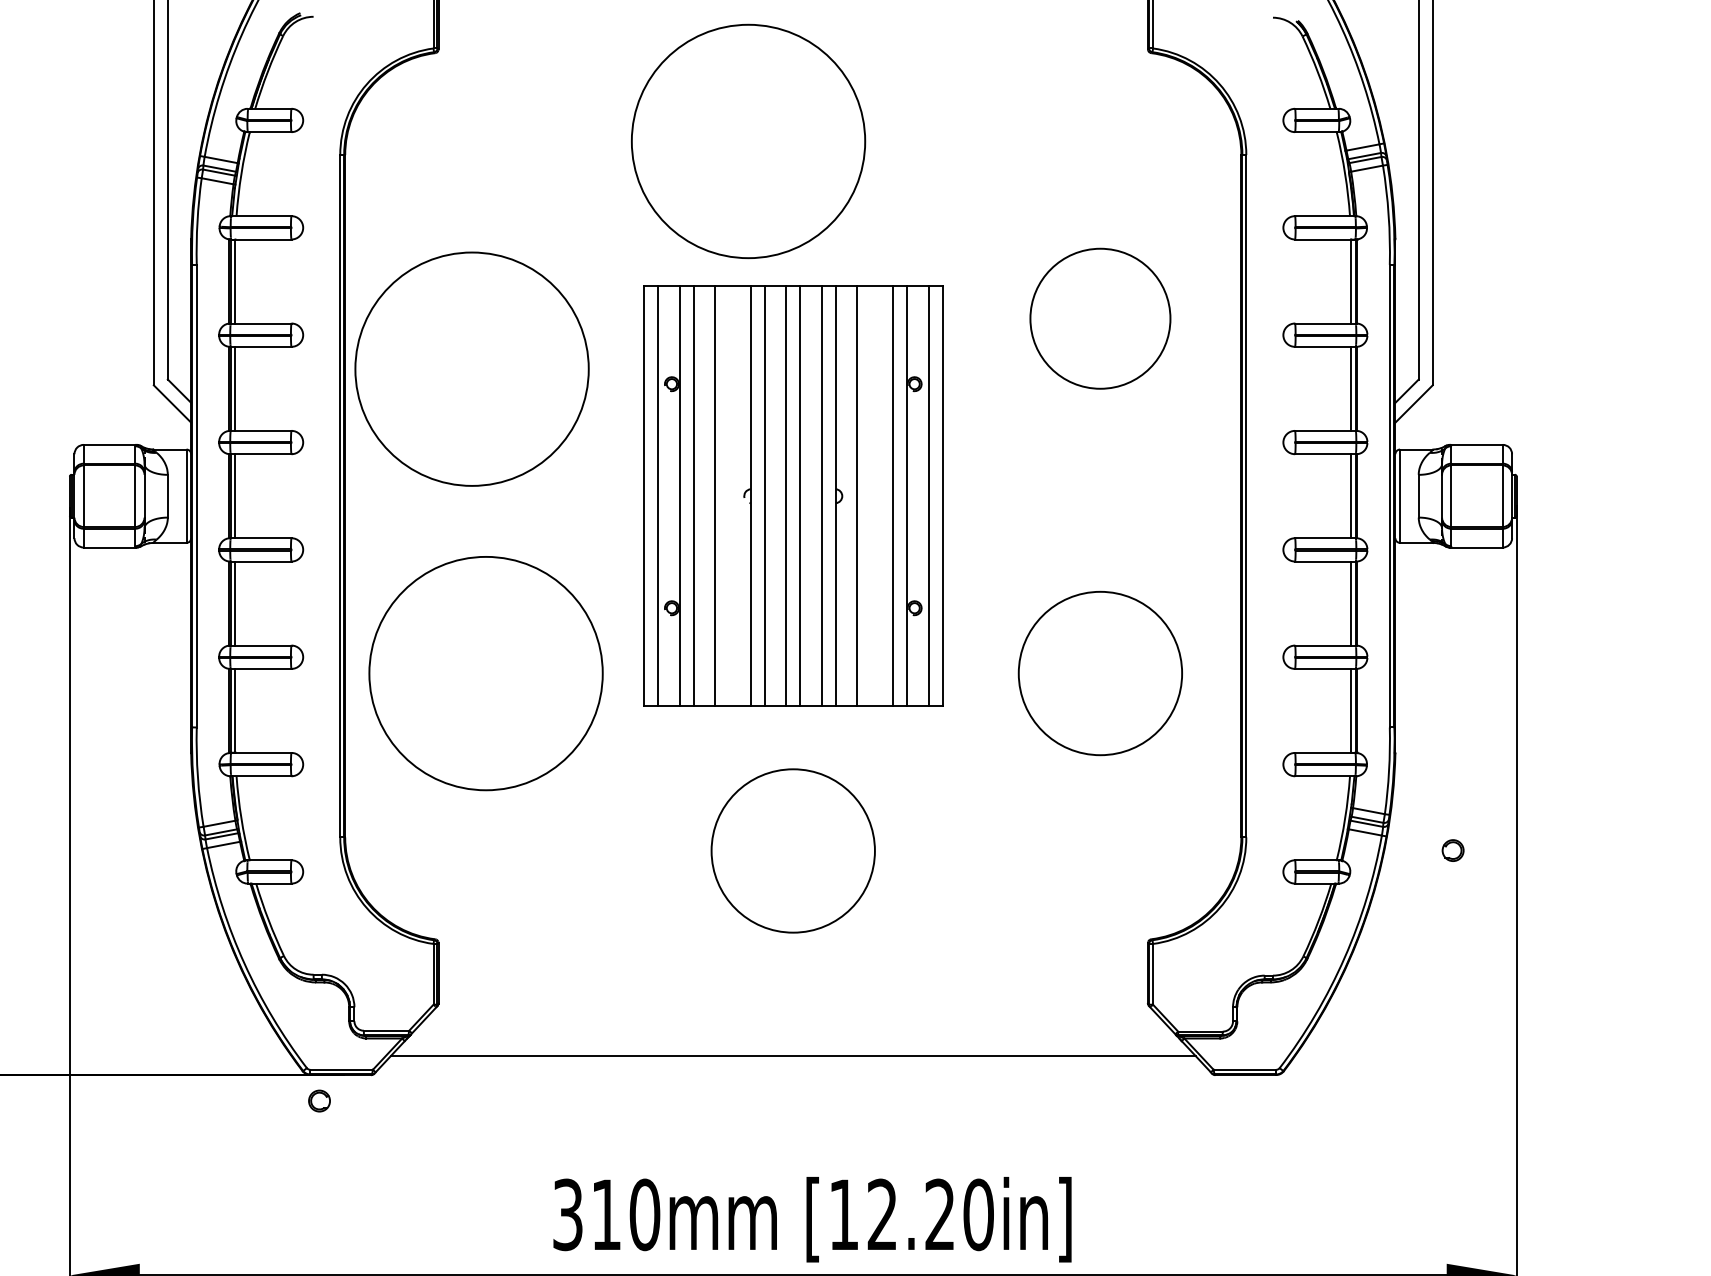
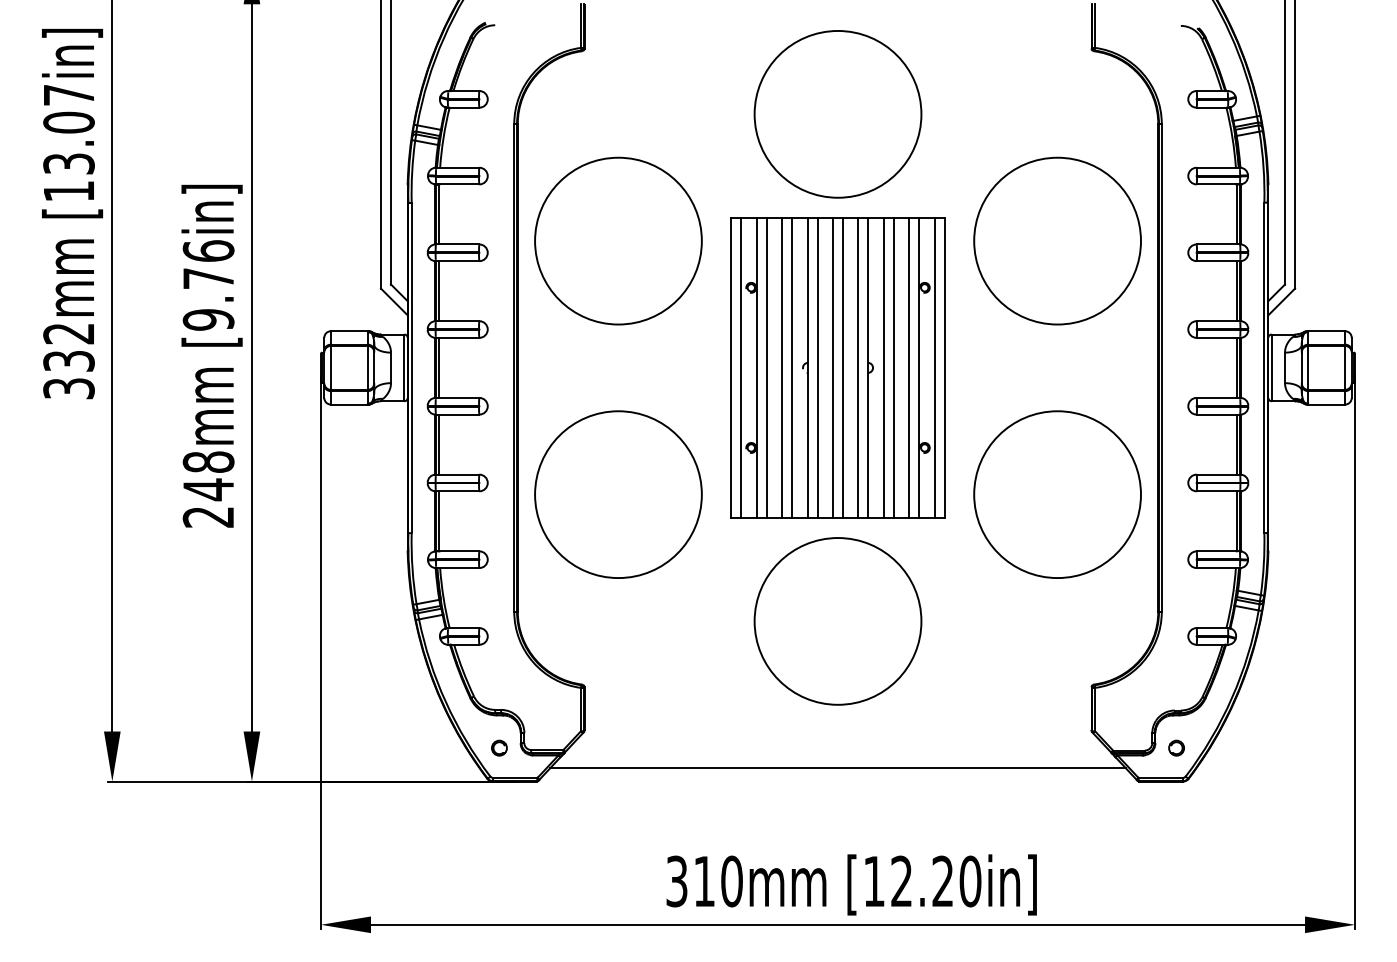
circle: (747, 141) -> (837, 114), moved
circle: (1100, 317) -> (1057, 240), size x1.67
circle: (472, 368) -> (618, 240), moved
line: (729, 495) -> (792, 367), added
line: (870, 495) -> (893, 367), added
circle: (1100, 673) -> (1057, 494), size x1.43
part: (1452, 849) -> (1176, 747), moved
circle: (792, 851) -> (837, 621), size x1.43
part: (319, 1100) -> (499, 747), moved

